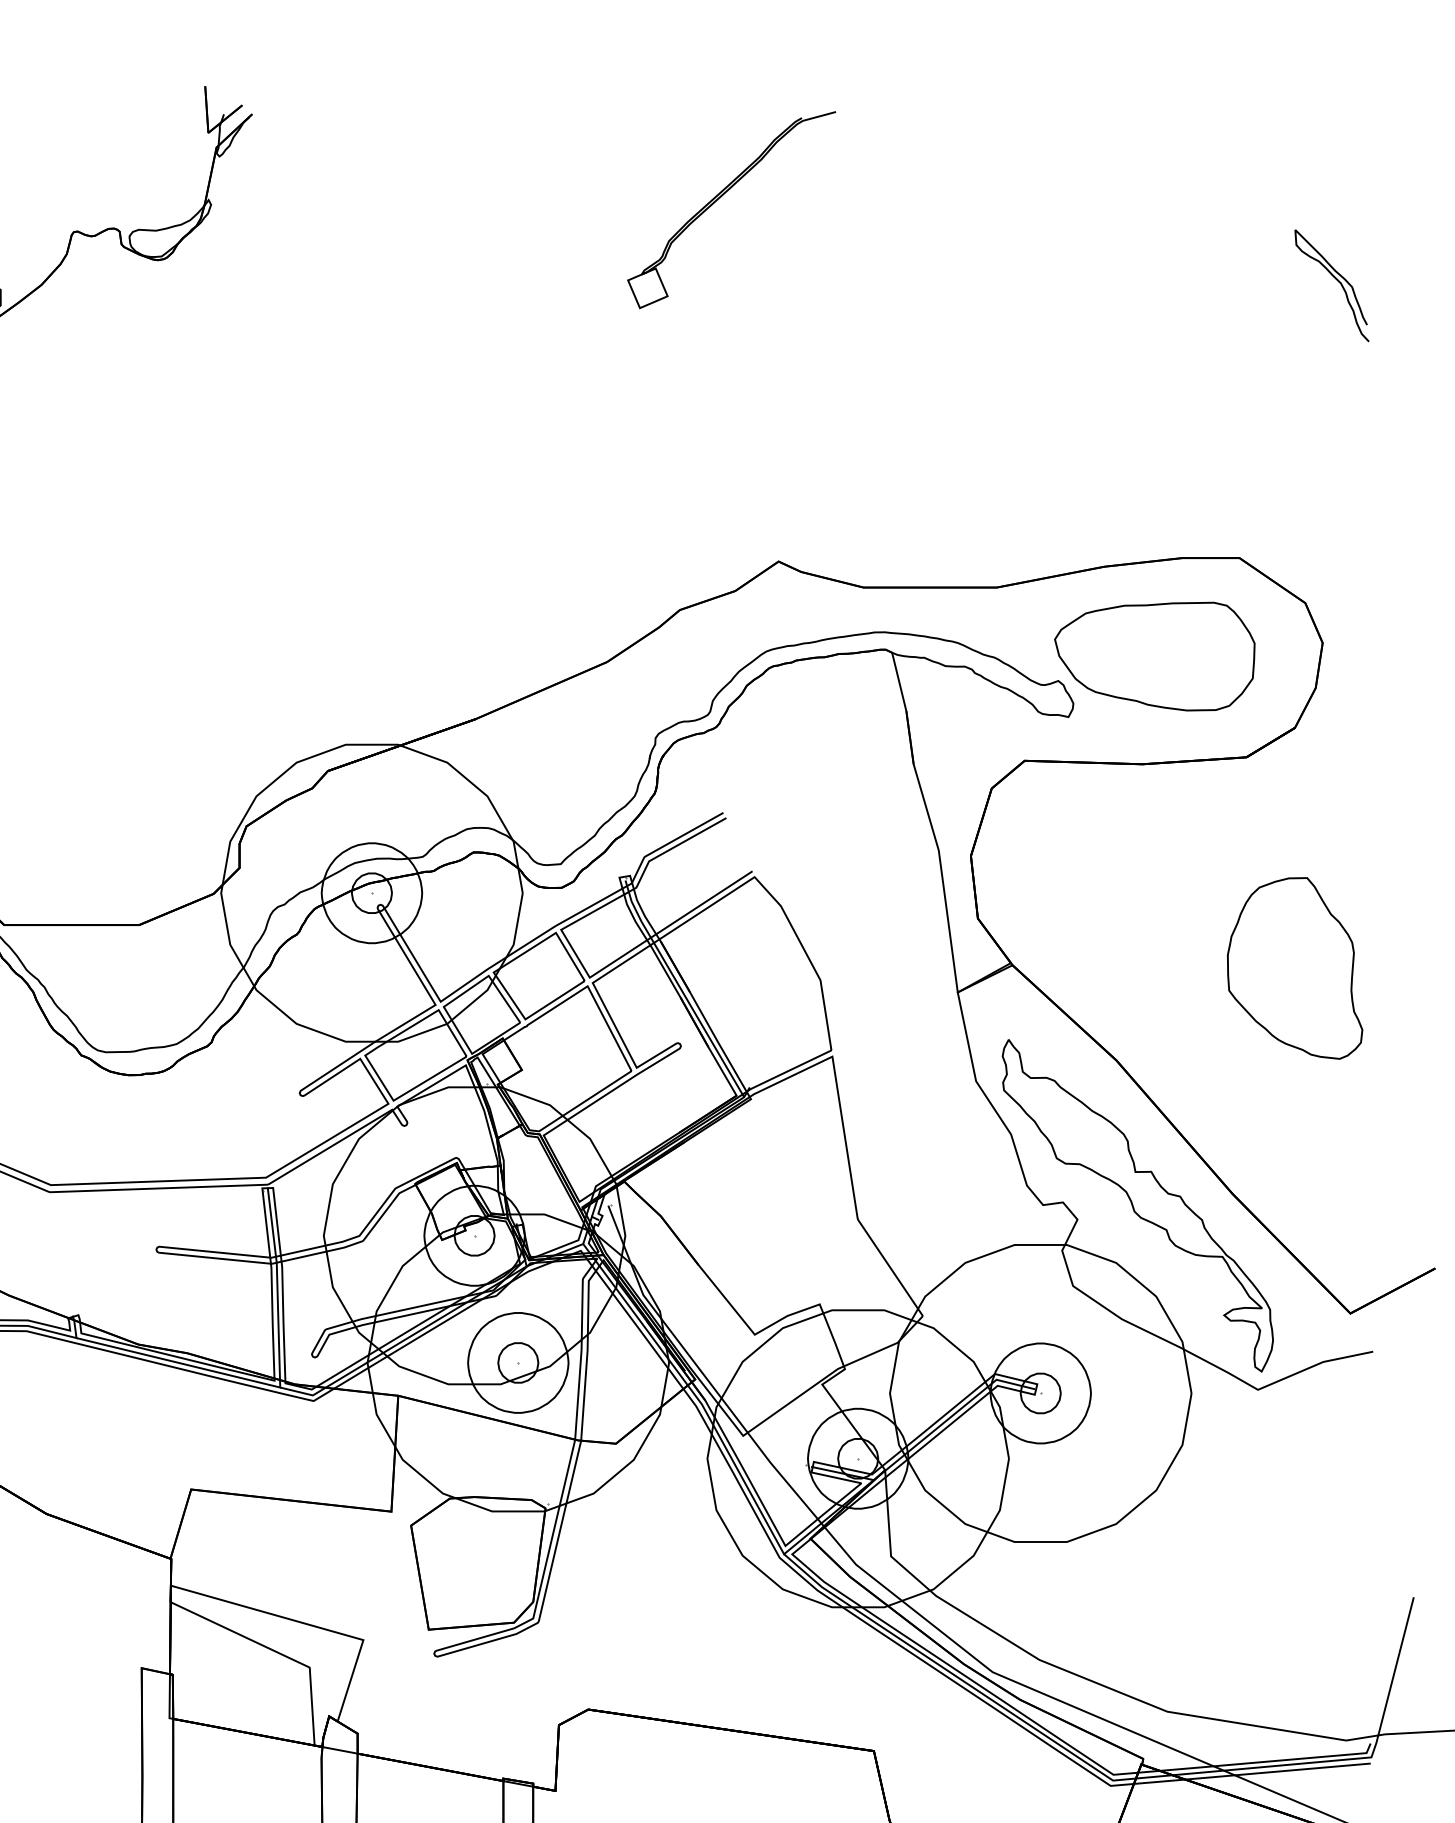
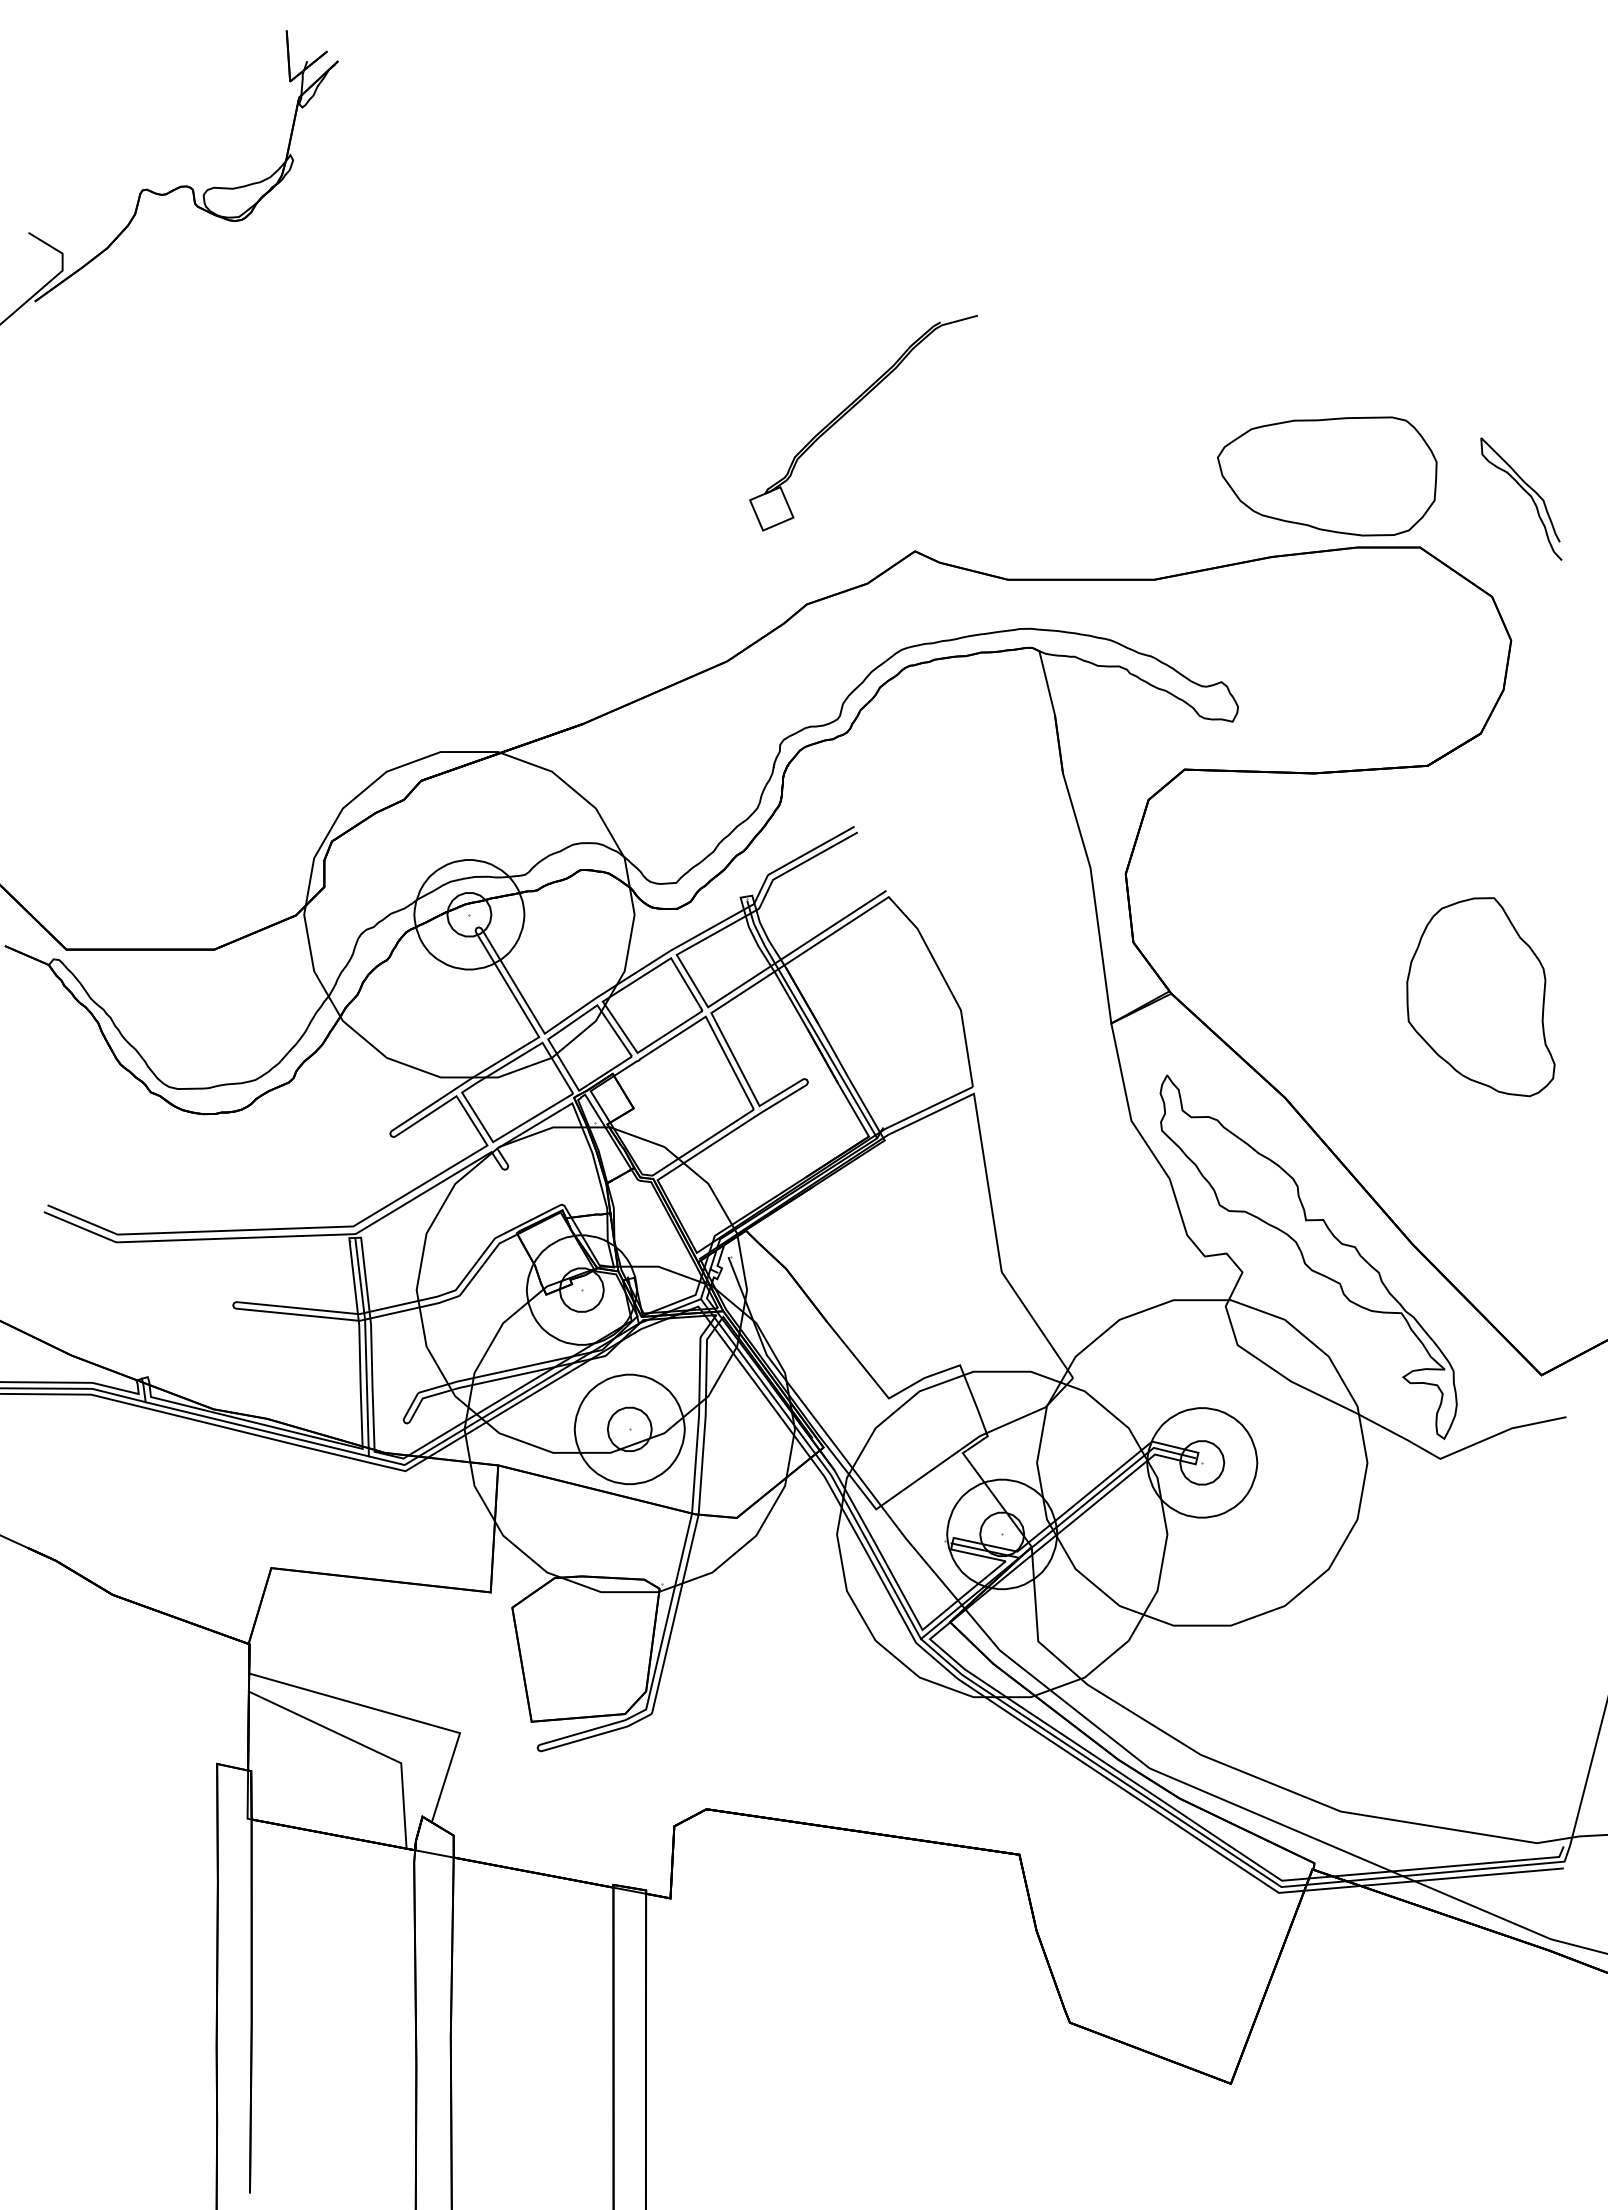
part: (723, 195) -> (854, 407), moved
curve: (1336, 280) -> (1526, 493), moved
part: (1155, 656) -> (1327, 476), moved

